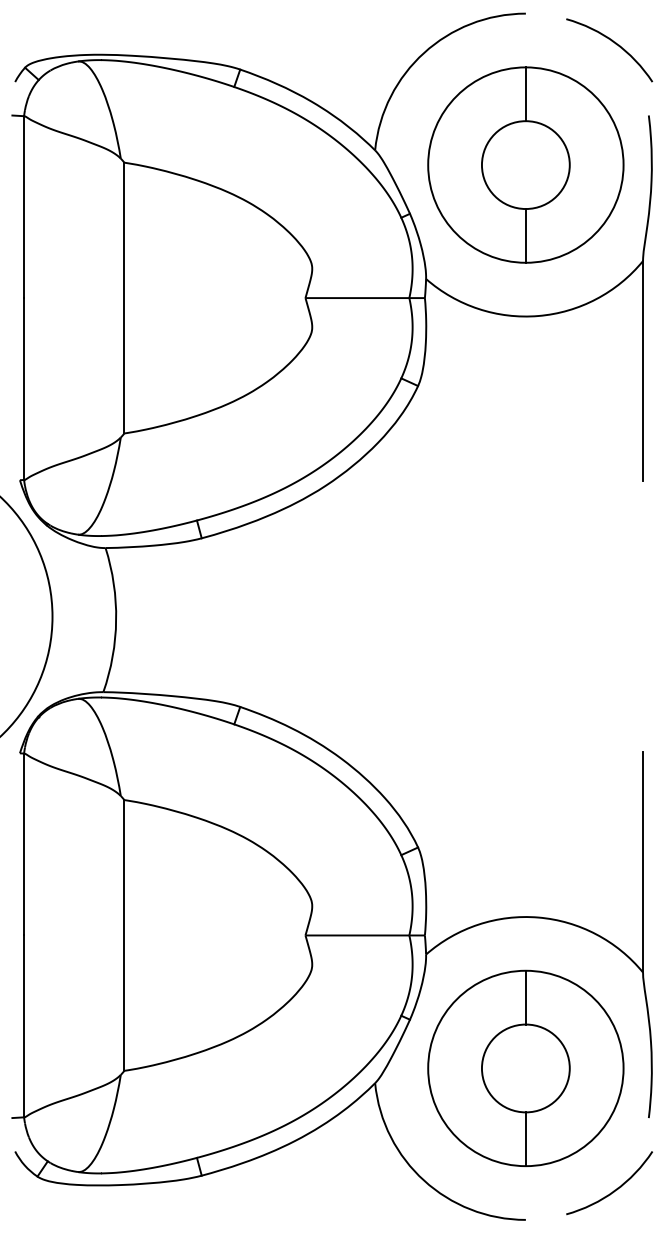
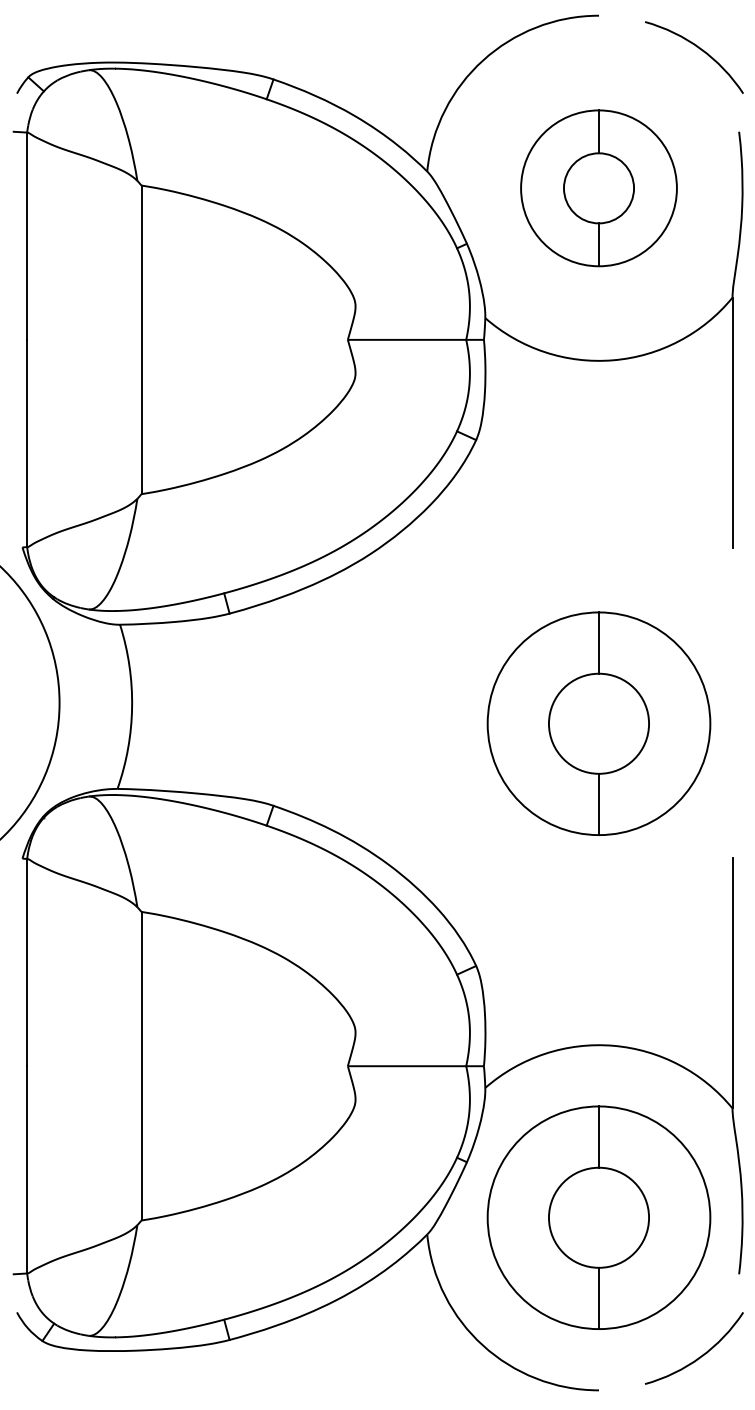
part: (525, 165) -> (598, 188), size x0.7
part: (525, 634) -> (598, 723), added

